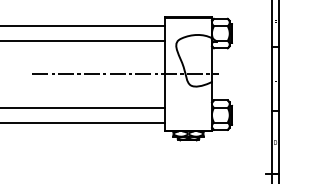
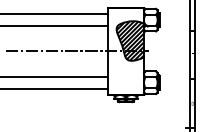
hatch: (193, 60) -> (129, 40), added

